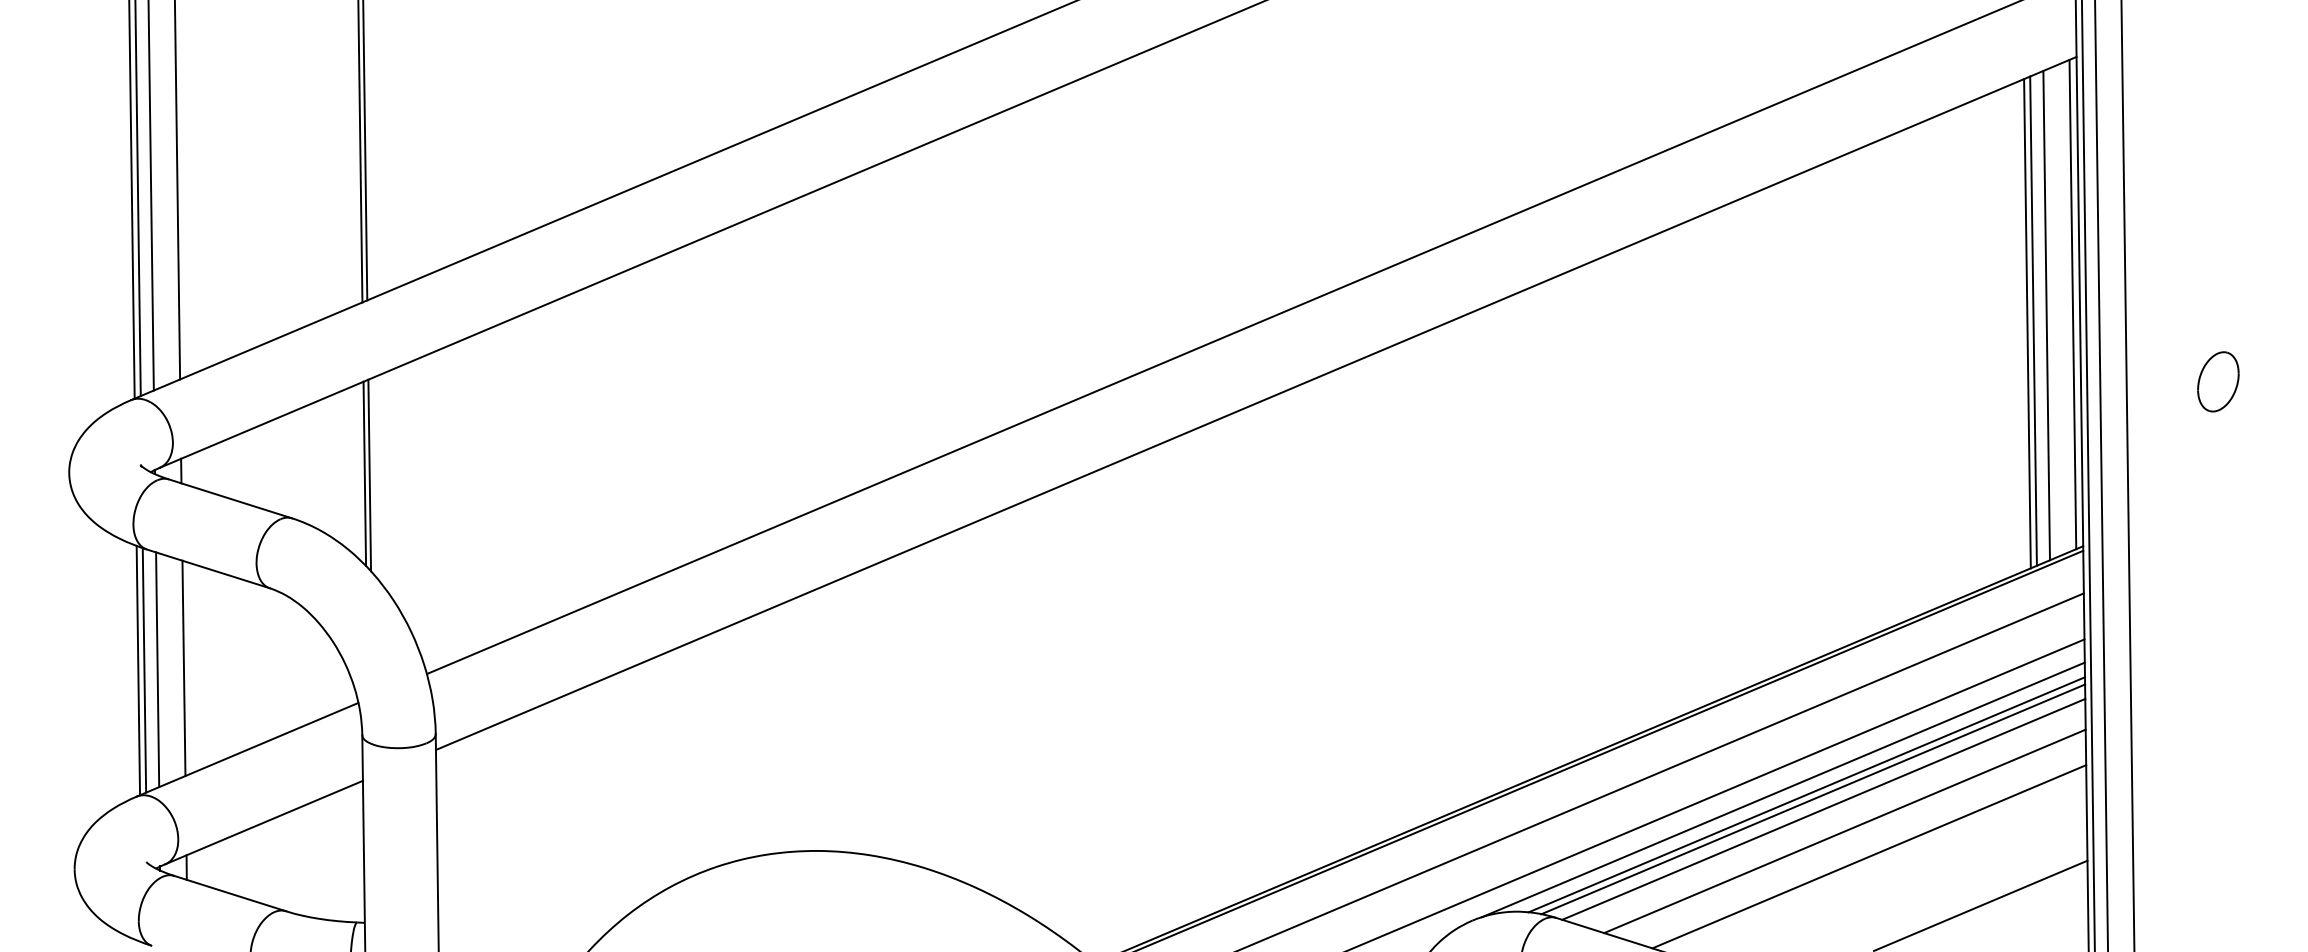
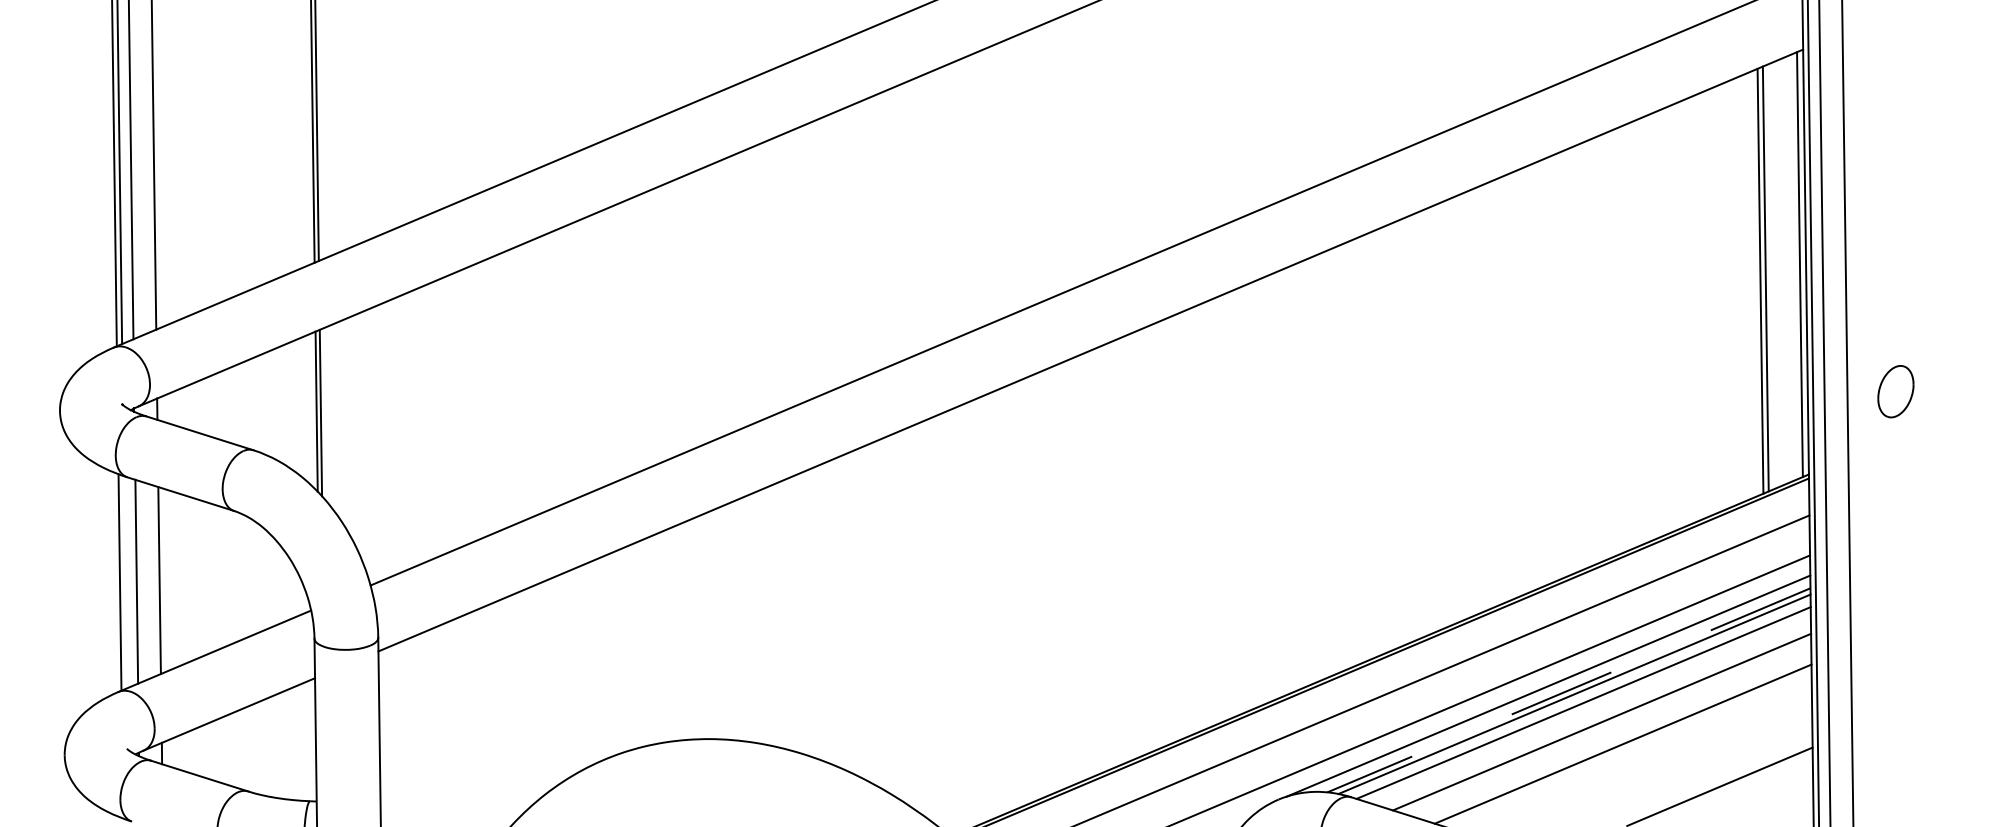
line: (2046, 315) -> (1777, 274), removed
part: (2218, 381) -> (1896, 391), moved
line: (144, 669) -> (125, 581), removed
line: (1806, 795) -> (1568, 690), solid -> dashed

